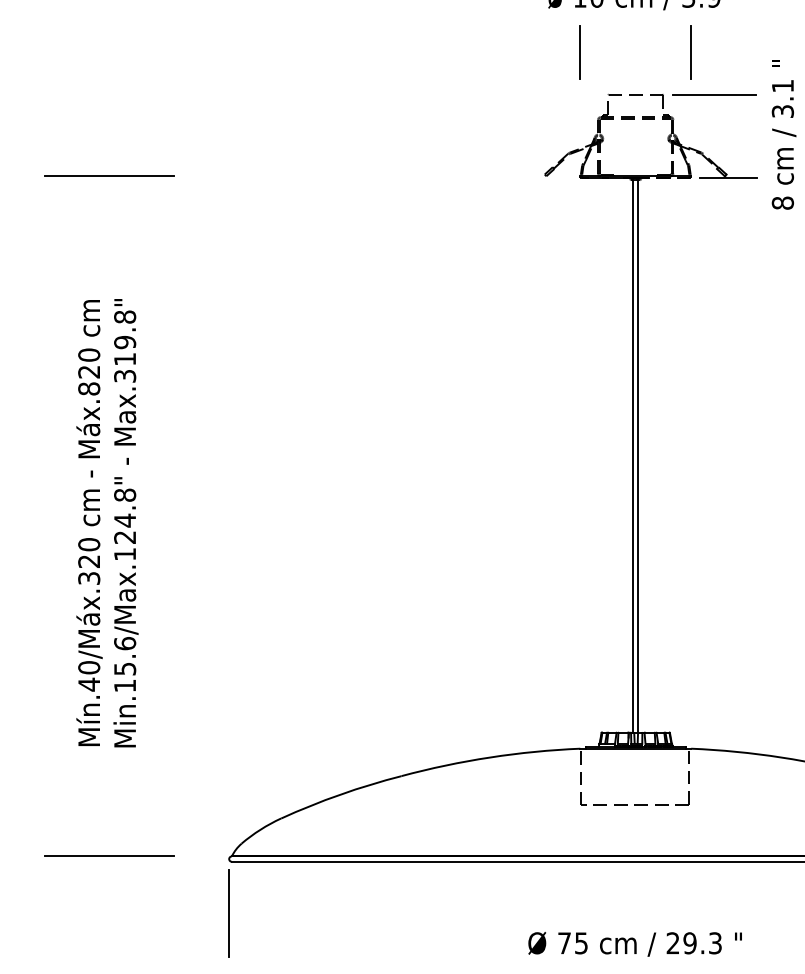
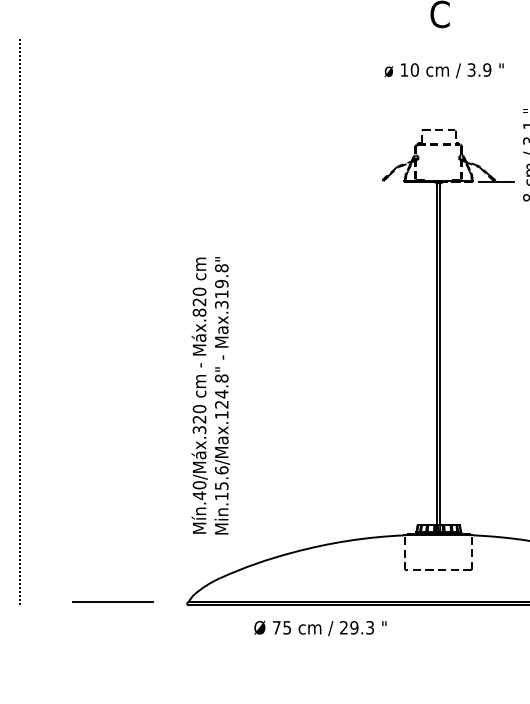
line: (580, 52) -> (404, 104), removed
line: (691, 52) -> (473, 104), removed
line: (714, 94) -> (487, 130), removed
line: (110, 176) -> (113, 181), removed
text: (106, 522) -> (210, 395), moved
line: (229, 913) -> (187, 637), removed
text: (635, 944) -> (320, 628), moved

